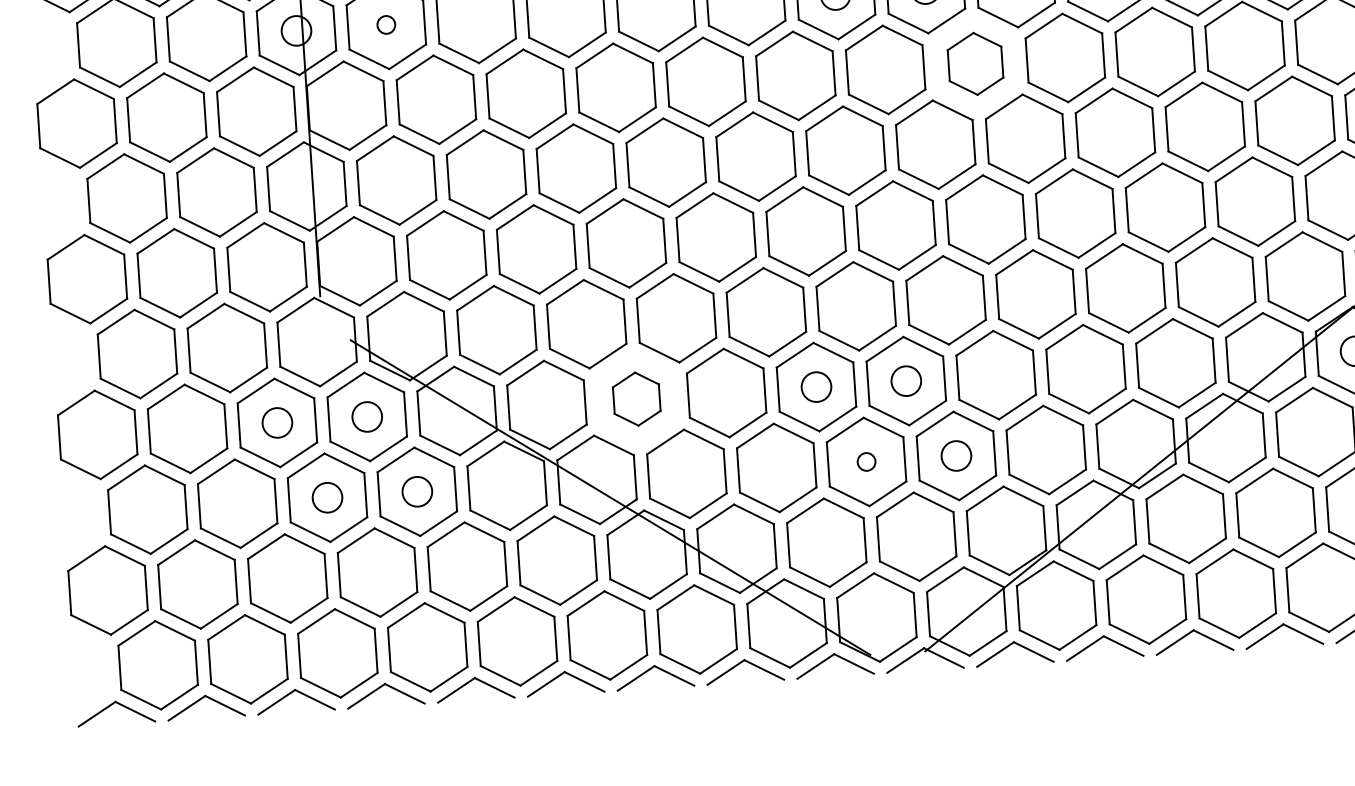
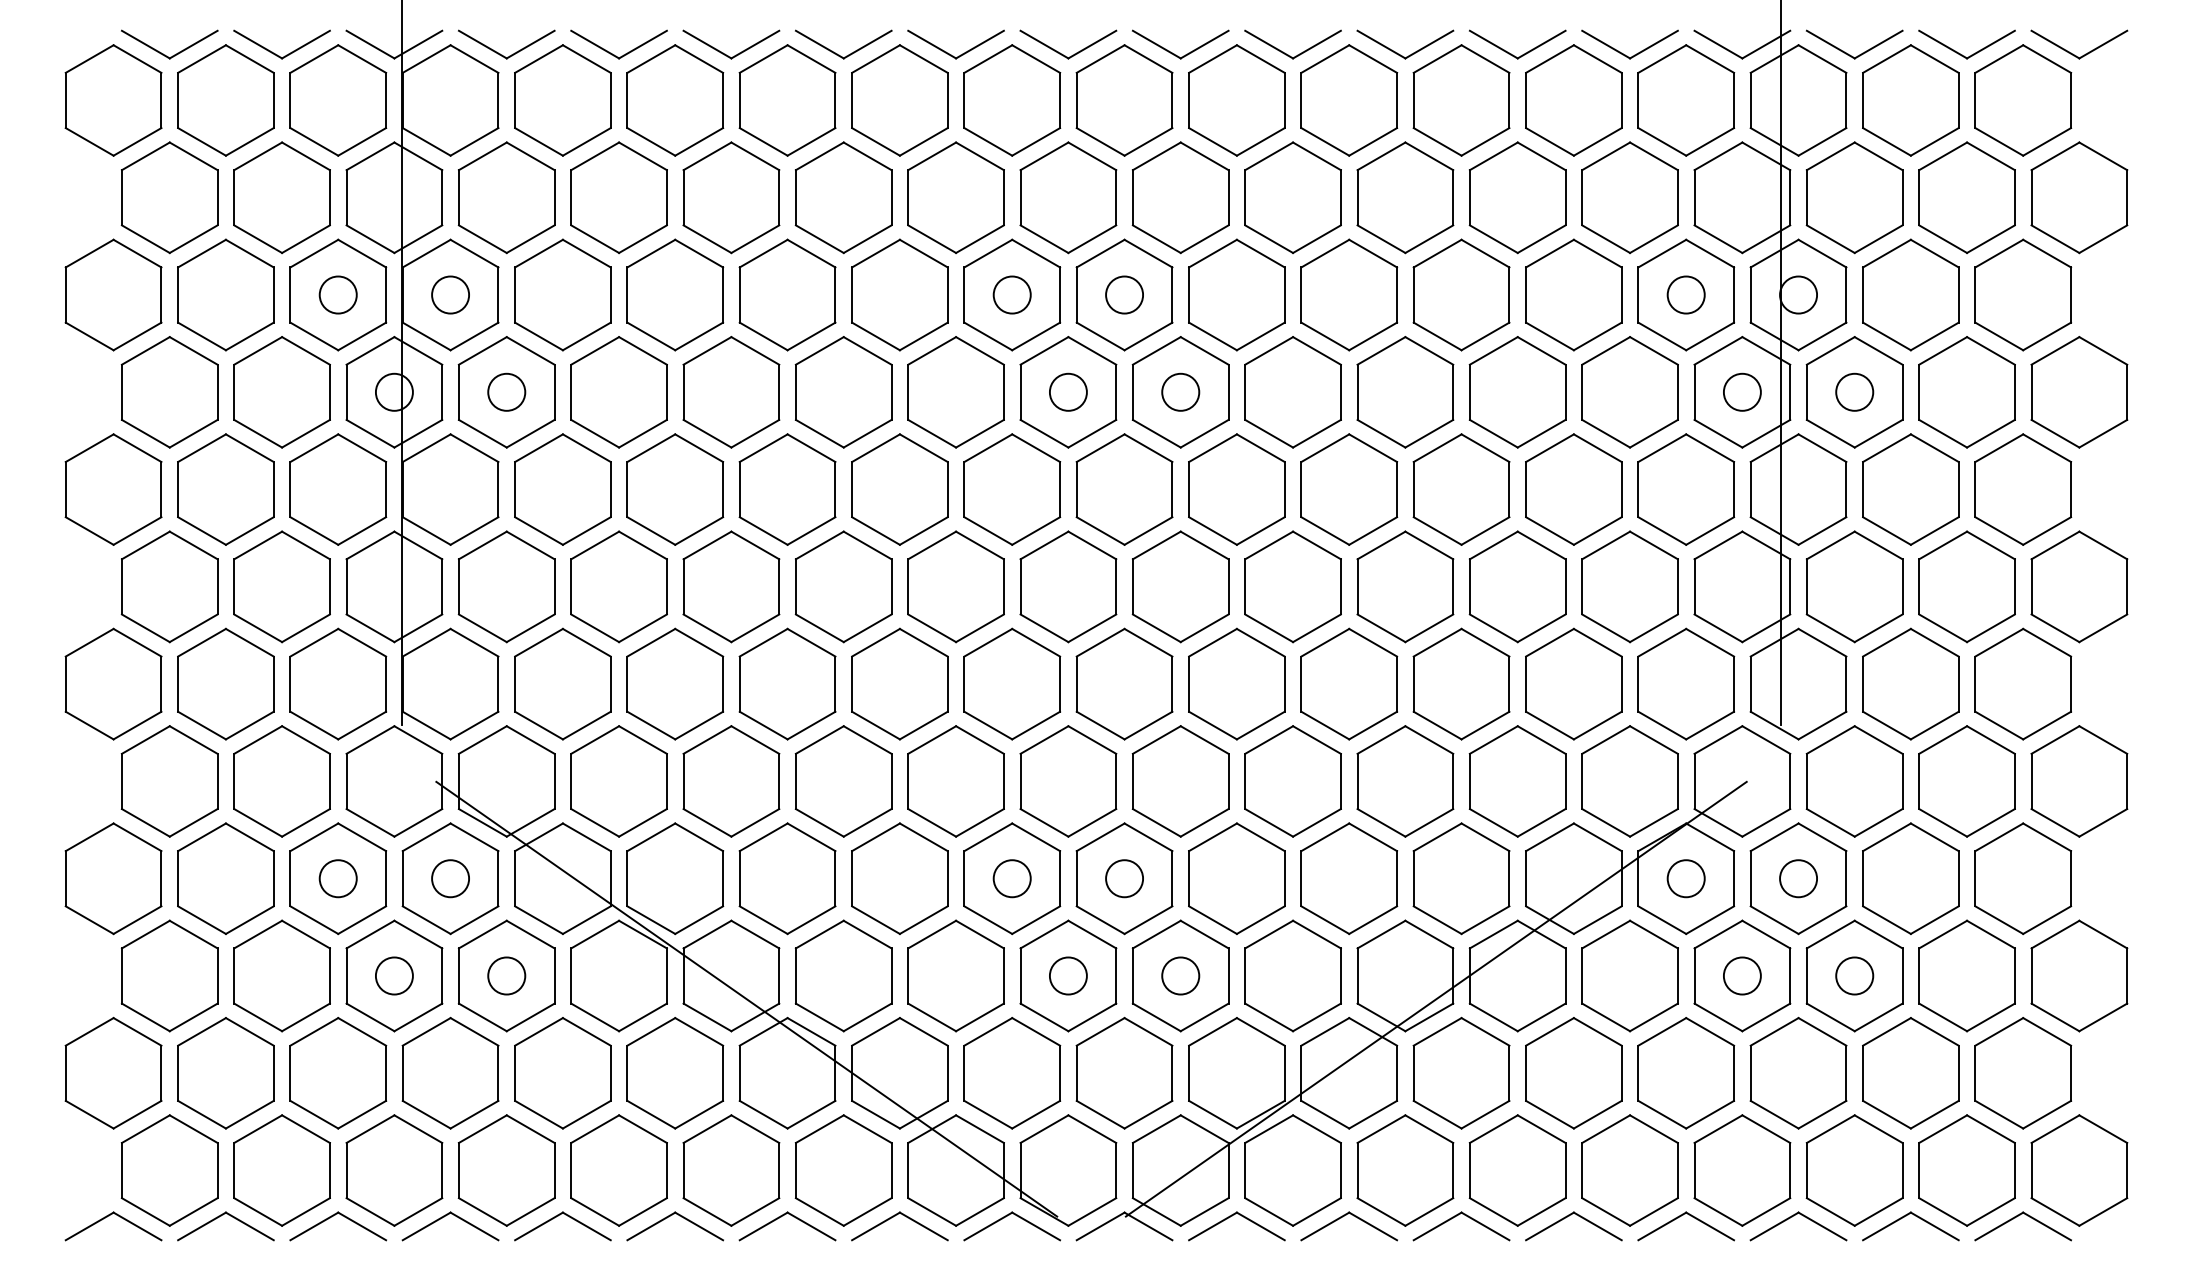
circle: (386, 24) -> (506, 391), size x1.67
part: (975, 63) -> (1236, 489), size x1.43
part: (636, 398) -> (787, 878), size x1.67
circle: (865, 461) -> (1067, 975), size x1.67

